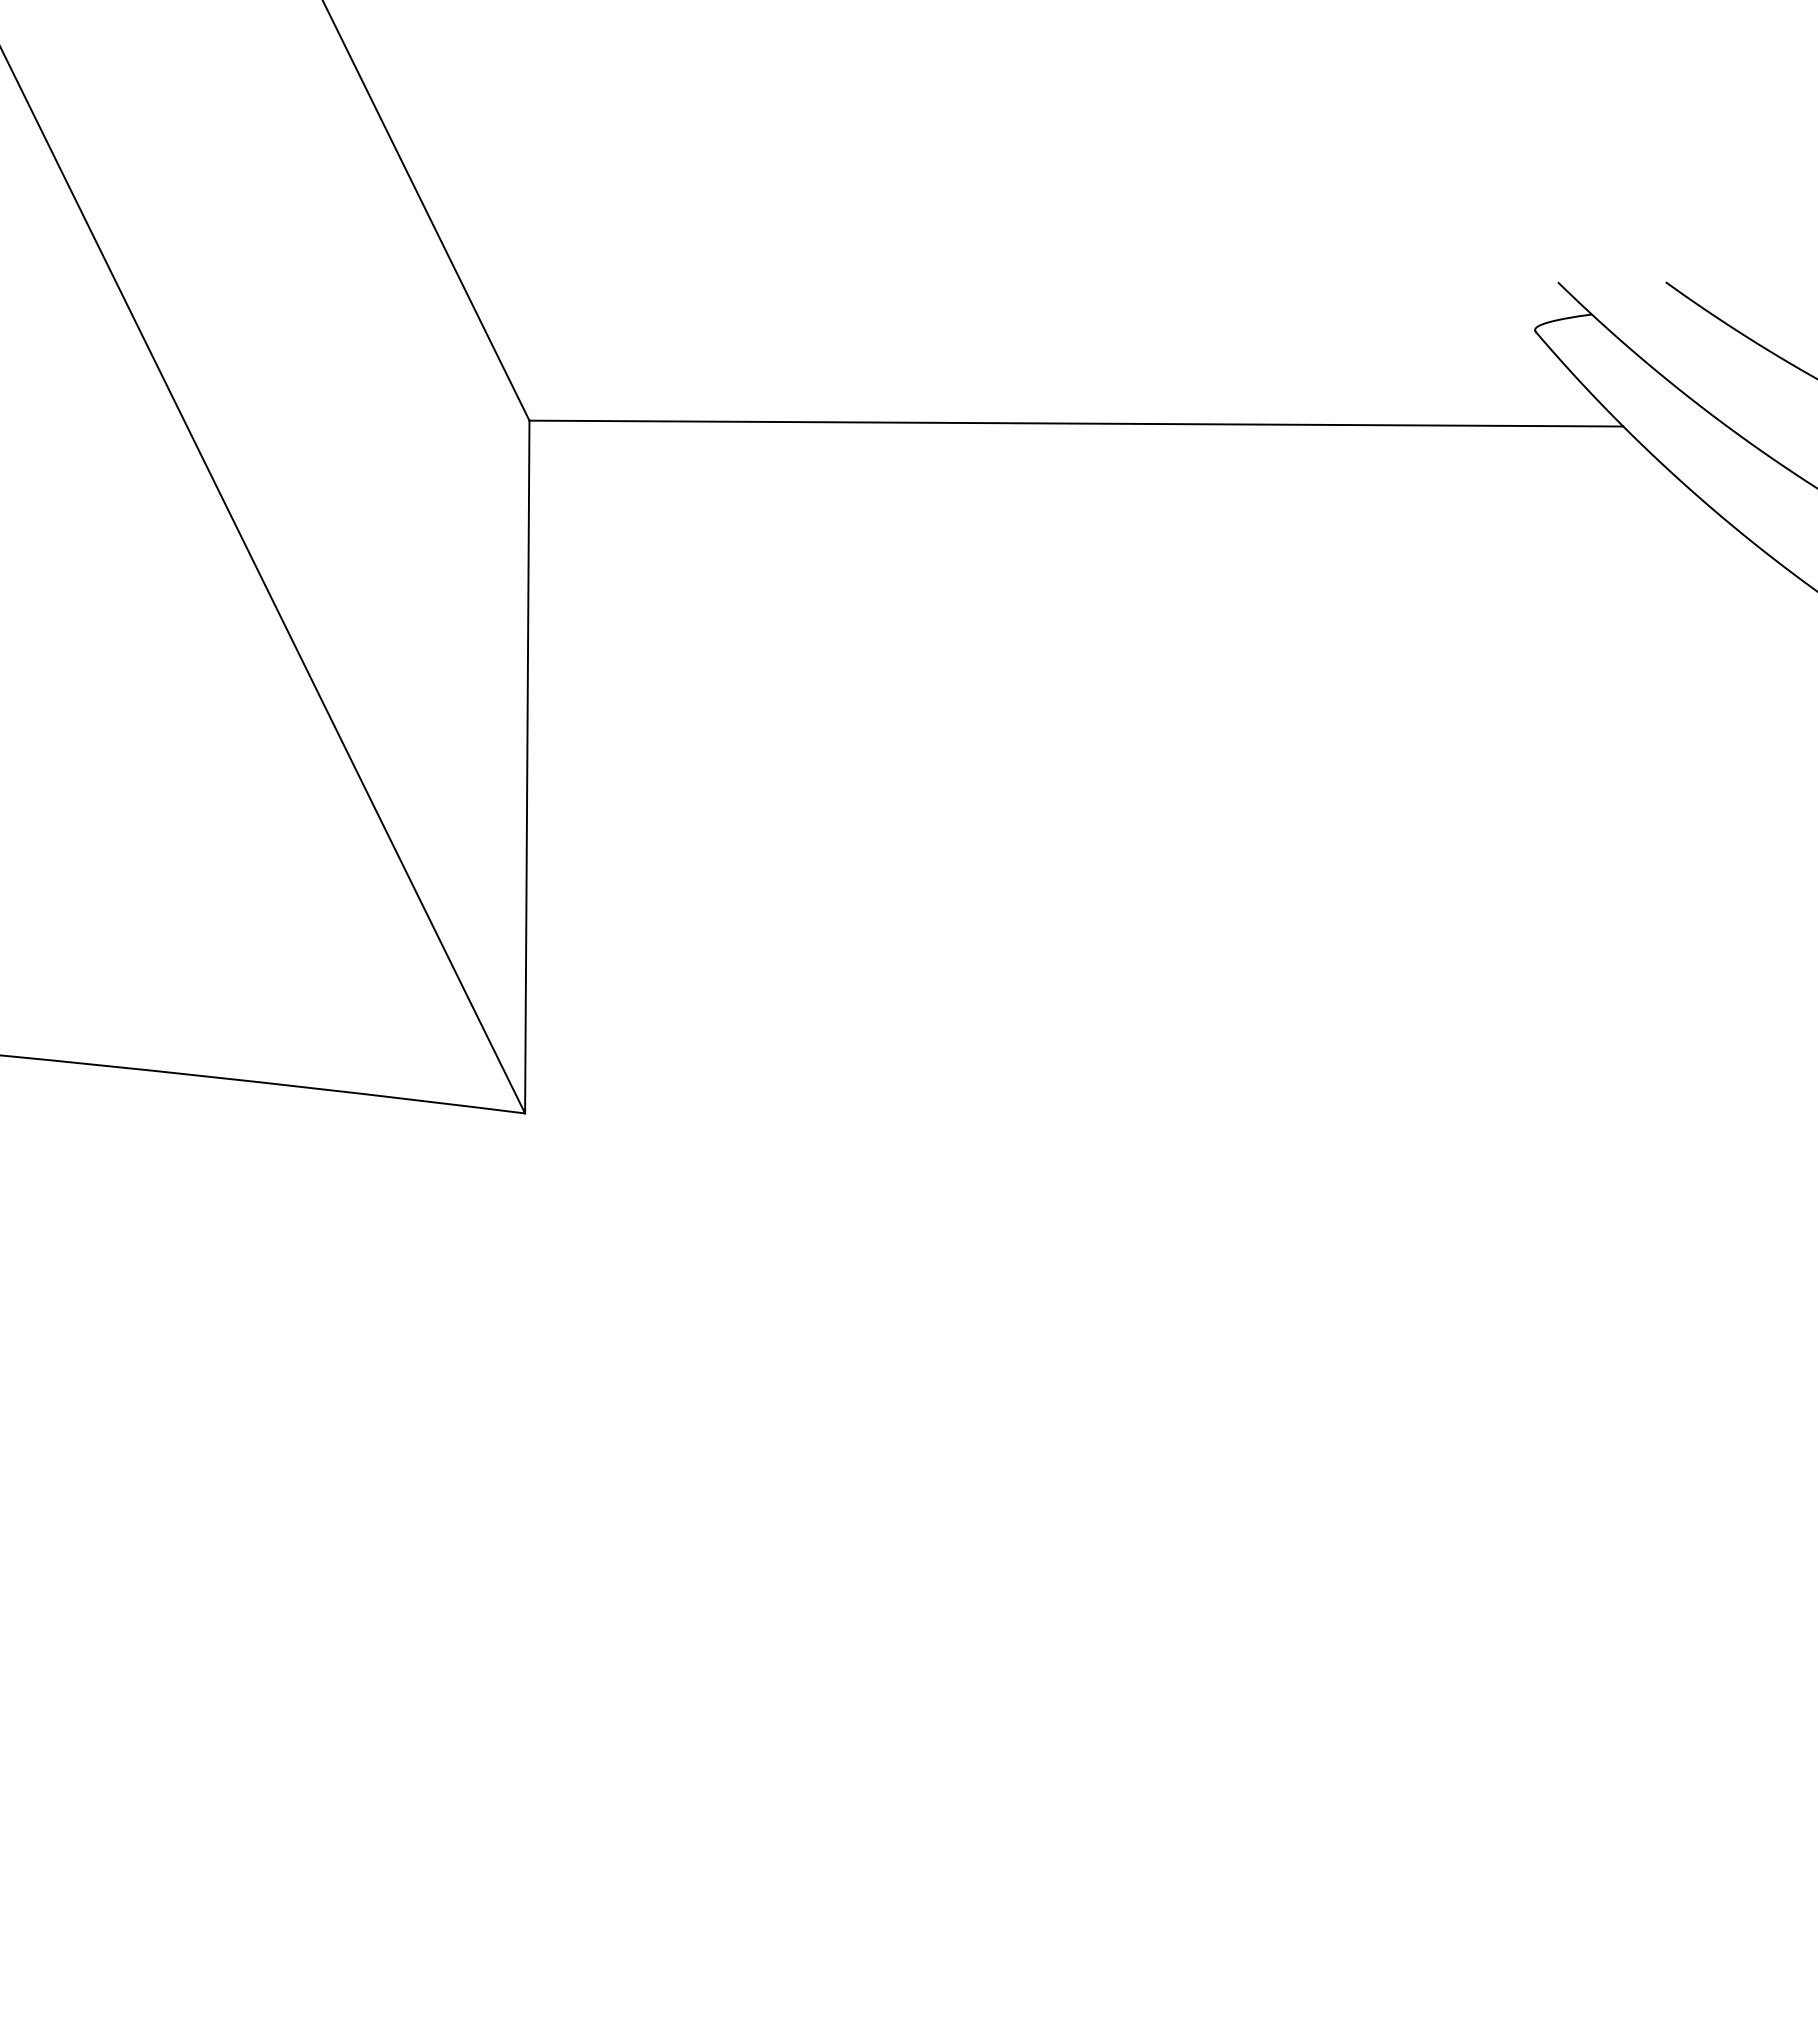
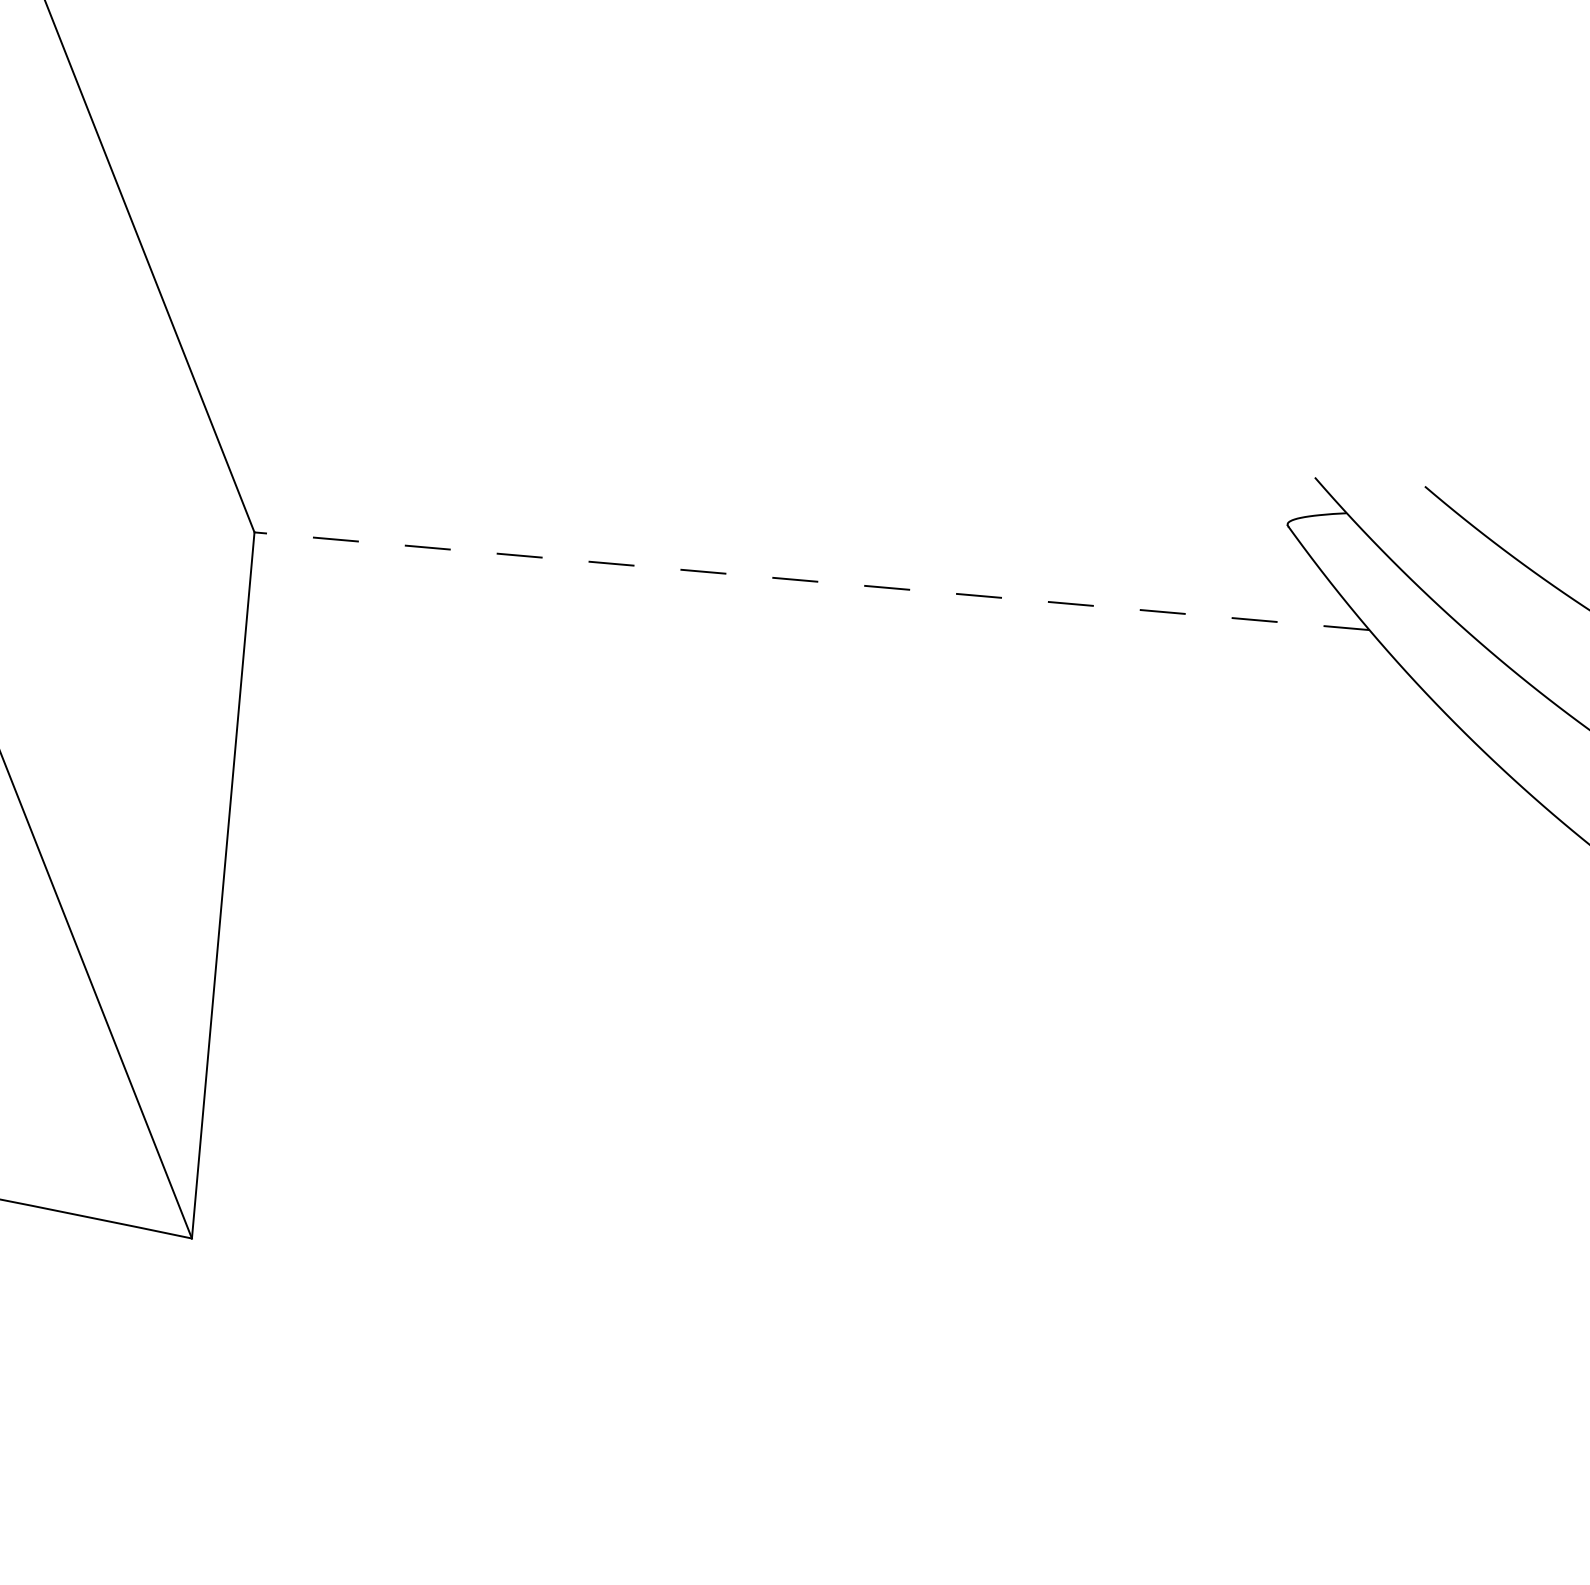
line: (1076, 423) -> (812, 581), solid -> dashed

